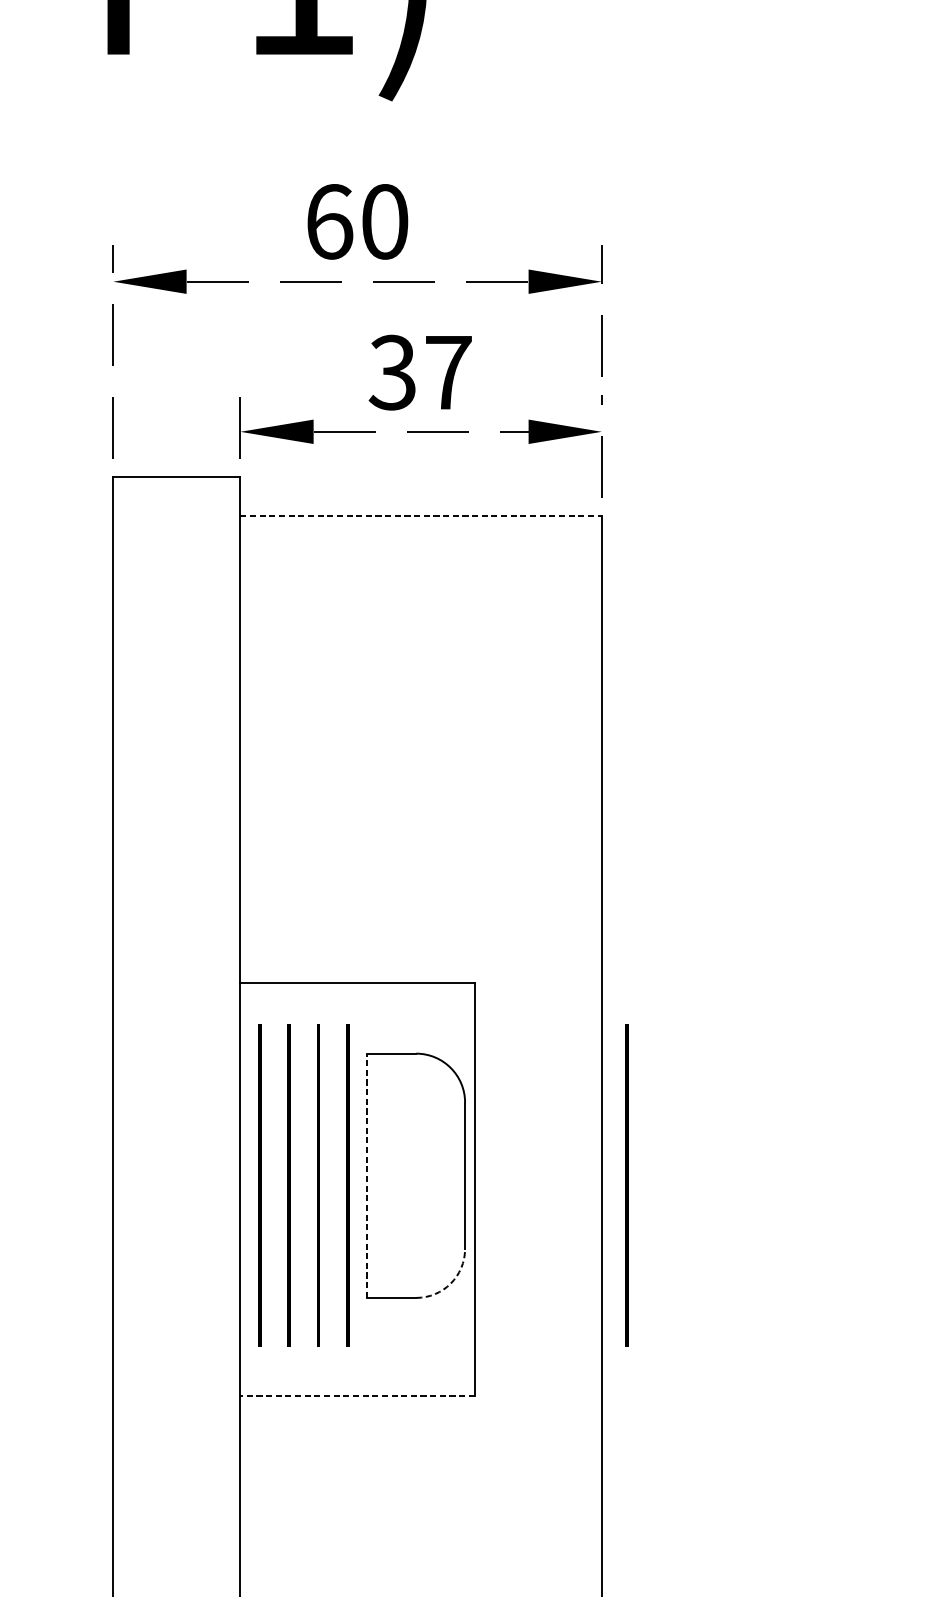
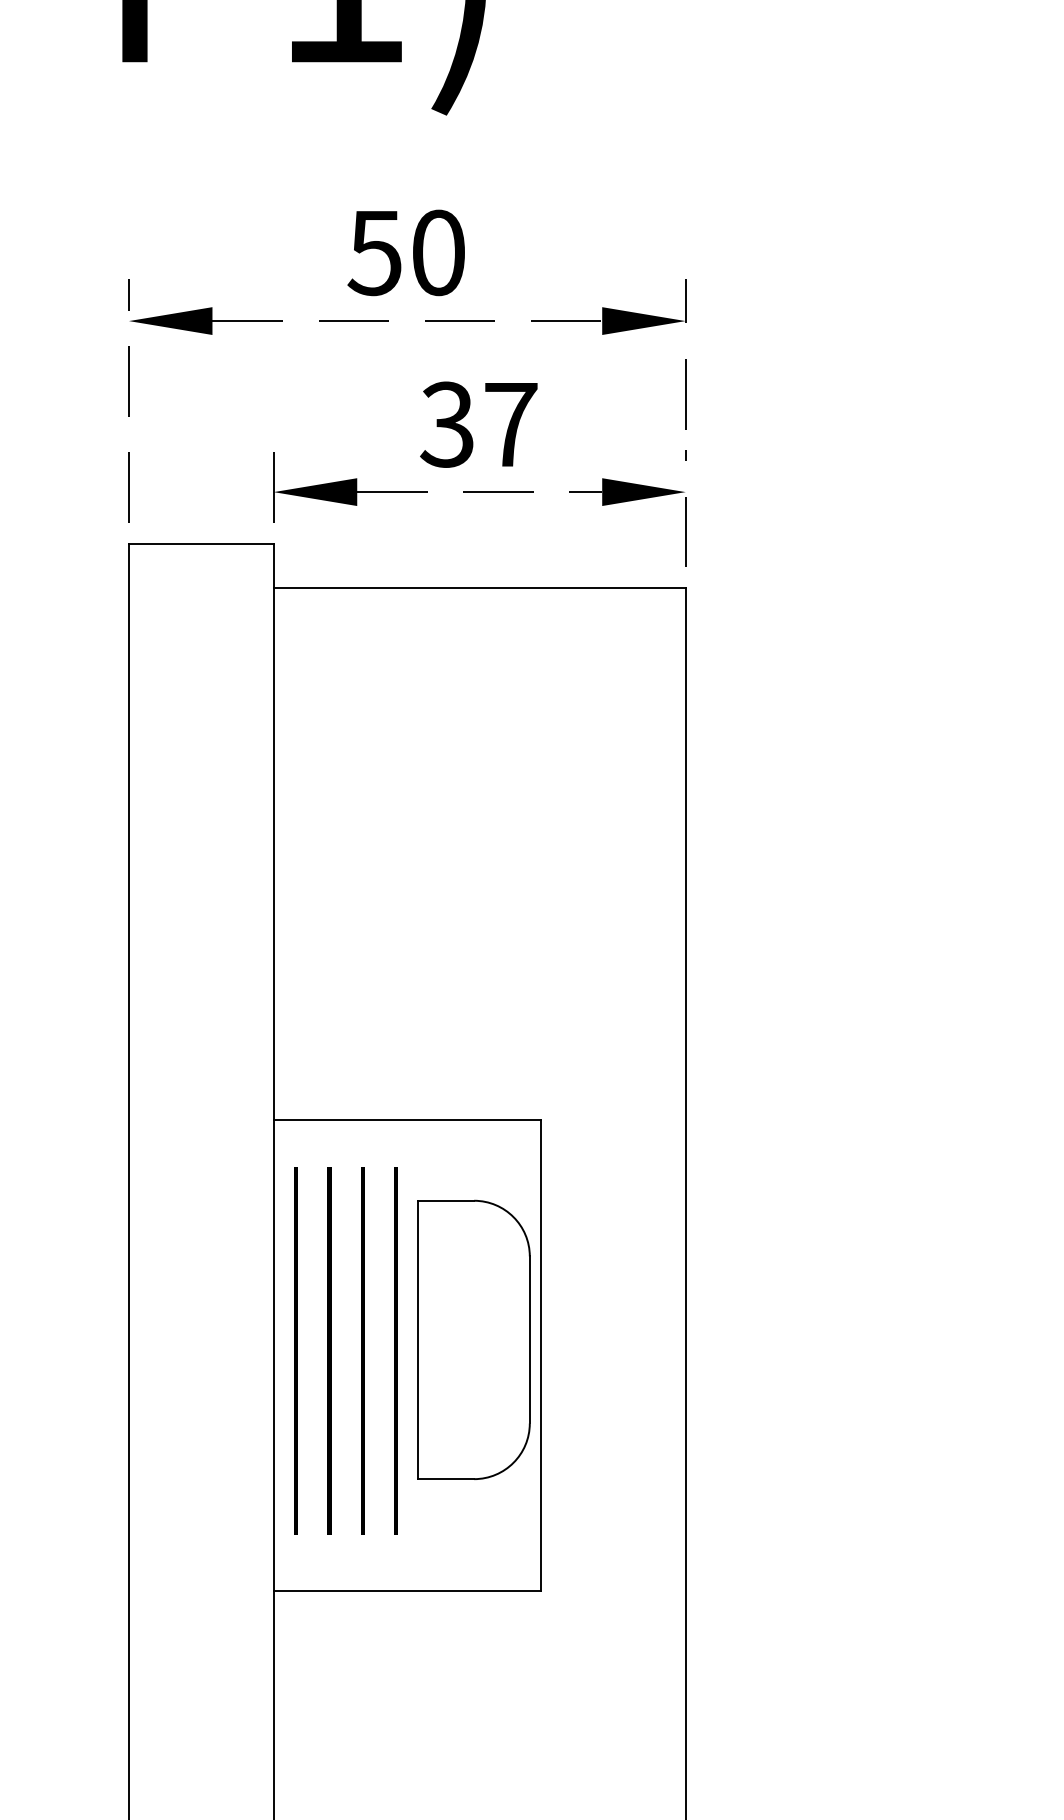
text: (328, 221) -> (374, 252), 60 -> 50
line: (421, 516) -> (480, 588), dashed -> solid
line: (367, 1175) -> (418, 1339), dashed -> solid
line: (626, 1185) -> (713, 1350), removed
arc: (450, 1283) -> (513, 1462), dashed -> solid
line: (357, 1395) -> (407, 1590), dashed -> solid

